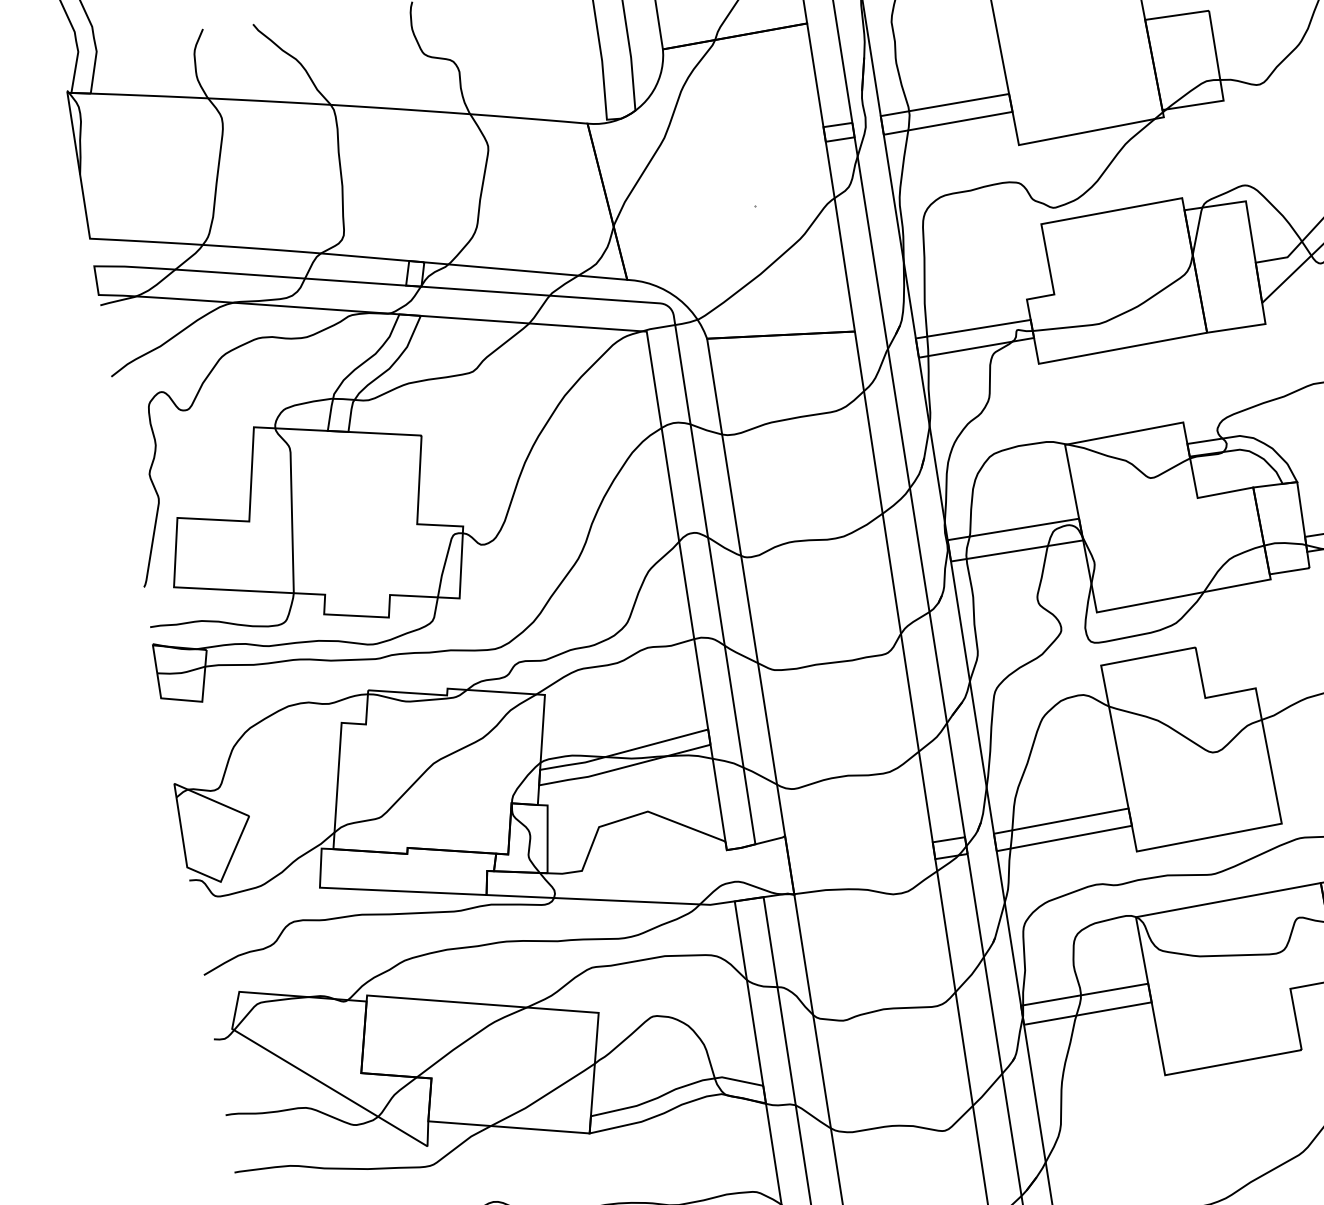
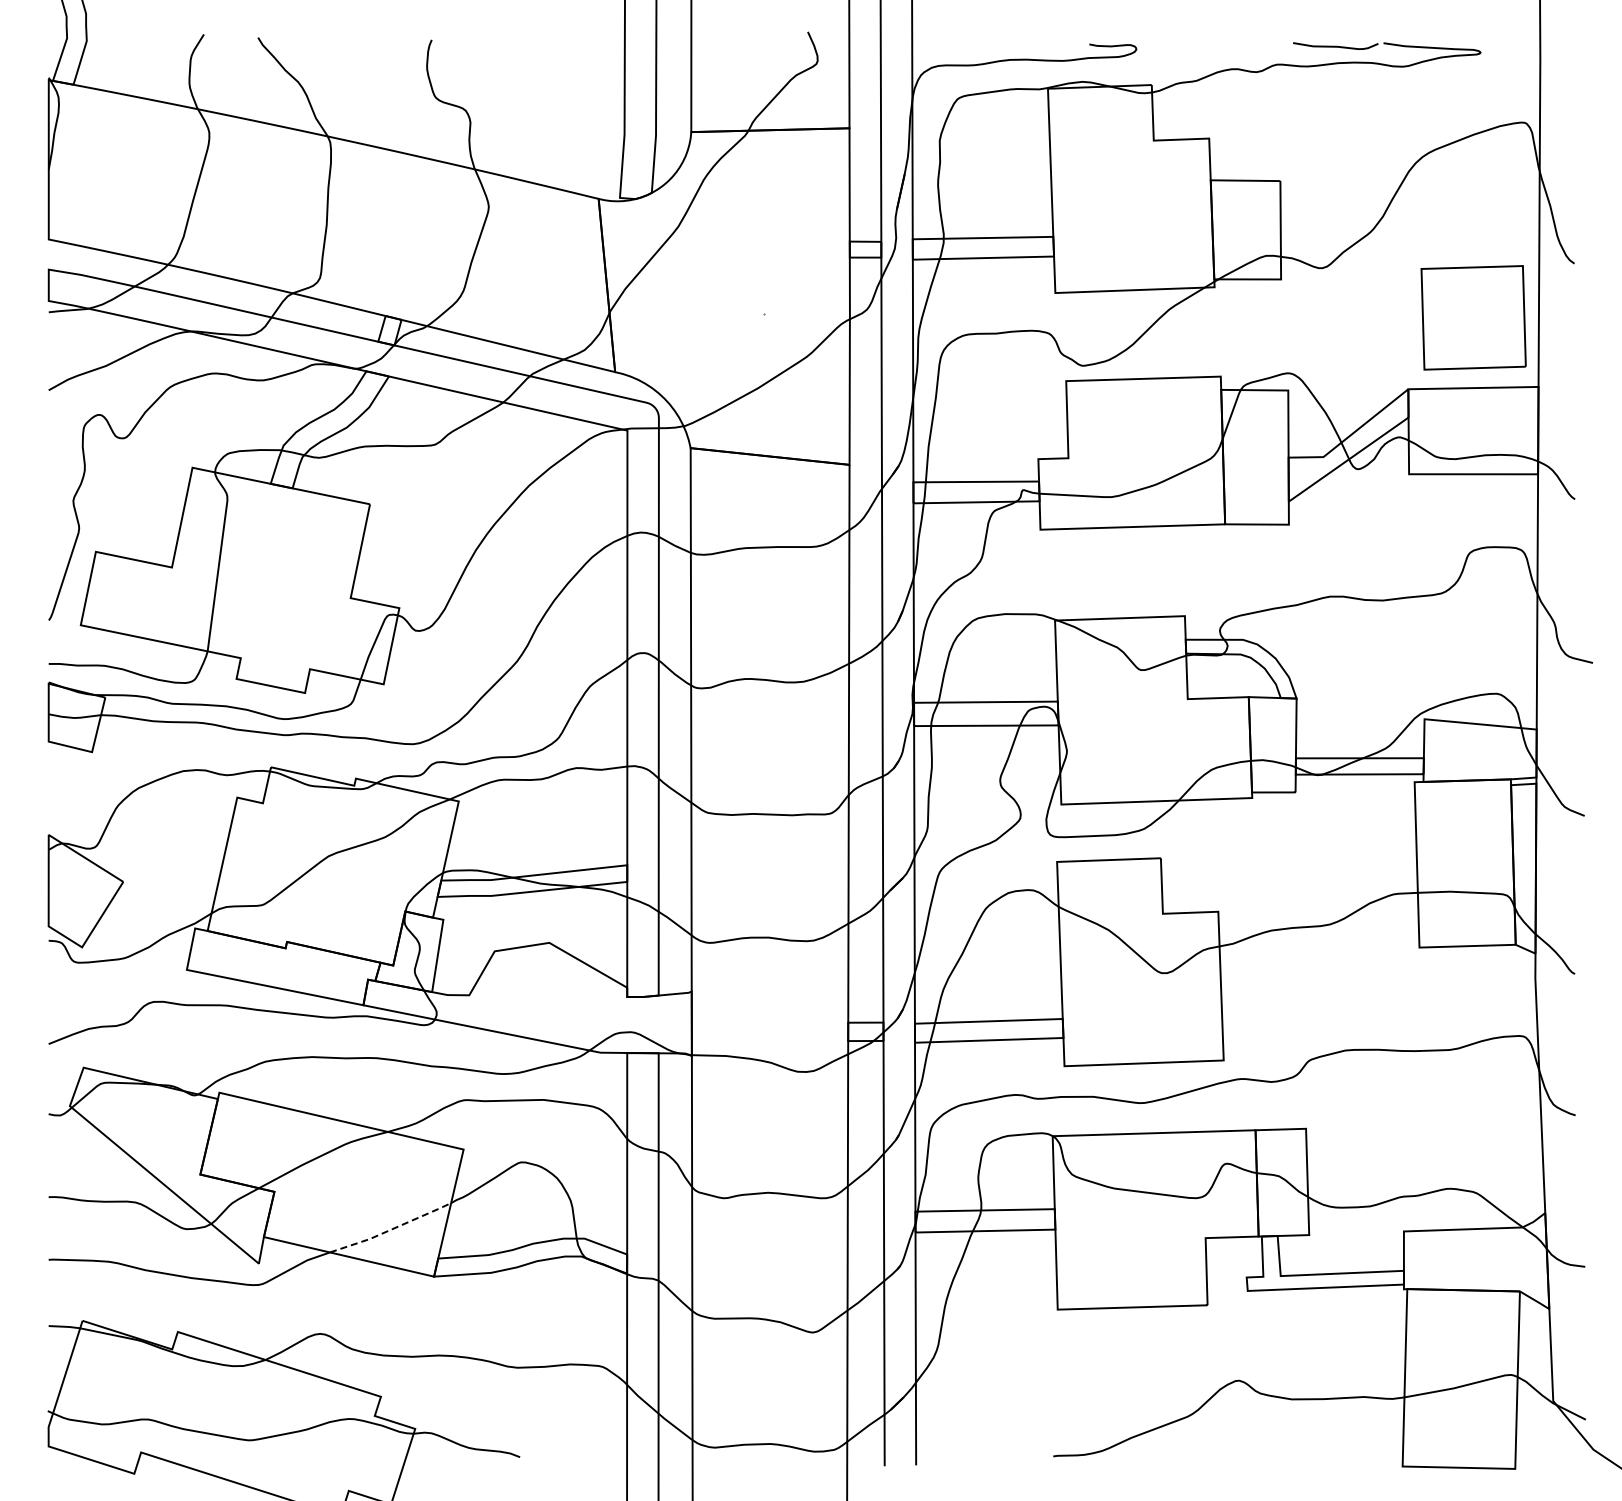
line: (544, 1096) -> (391, 1229), solid -> dashed

